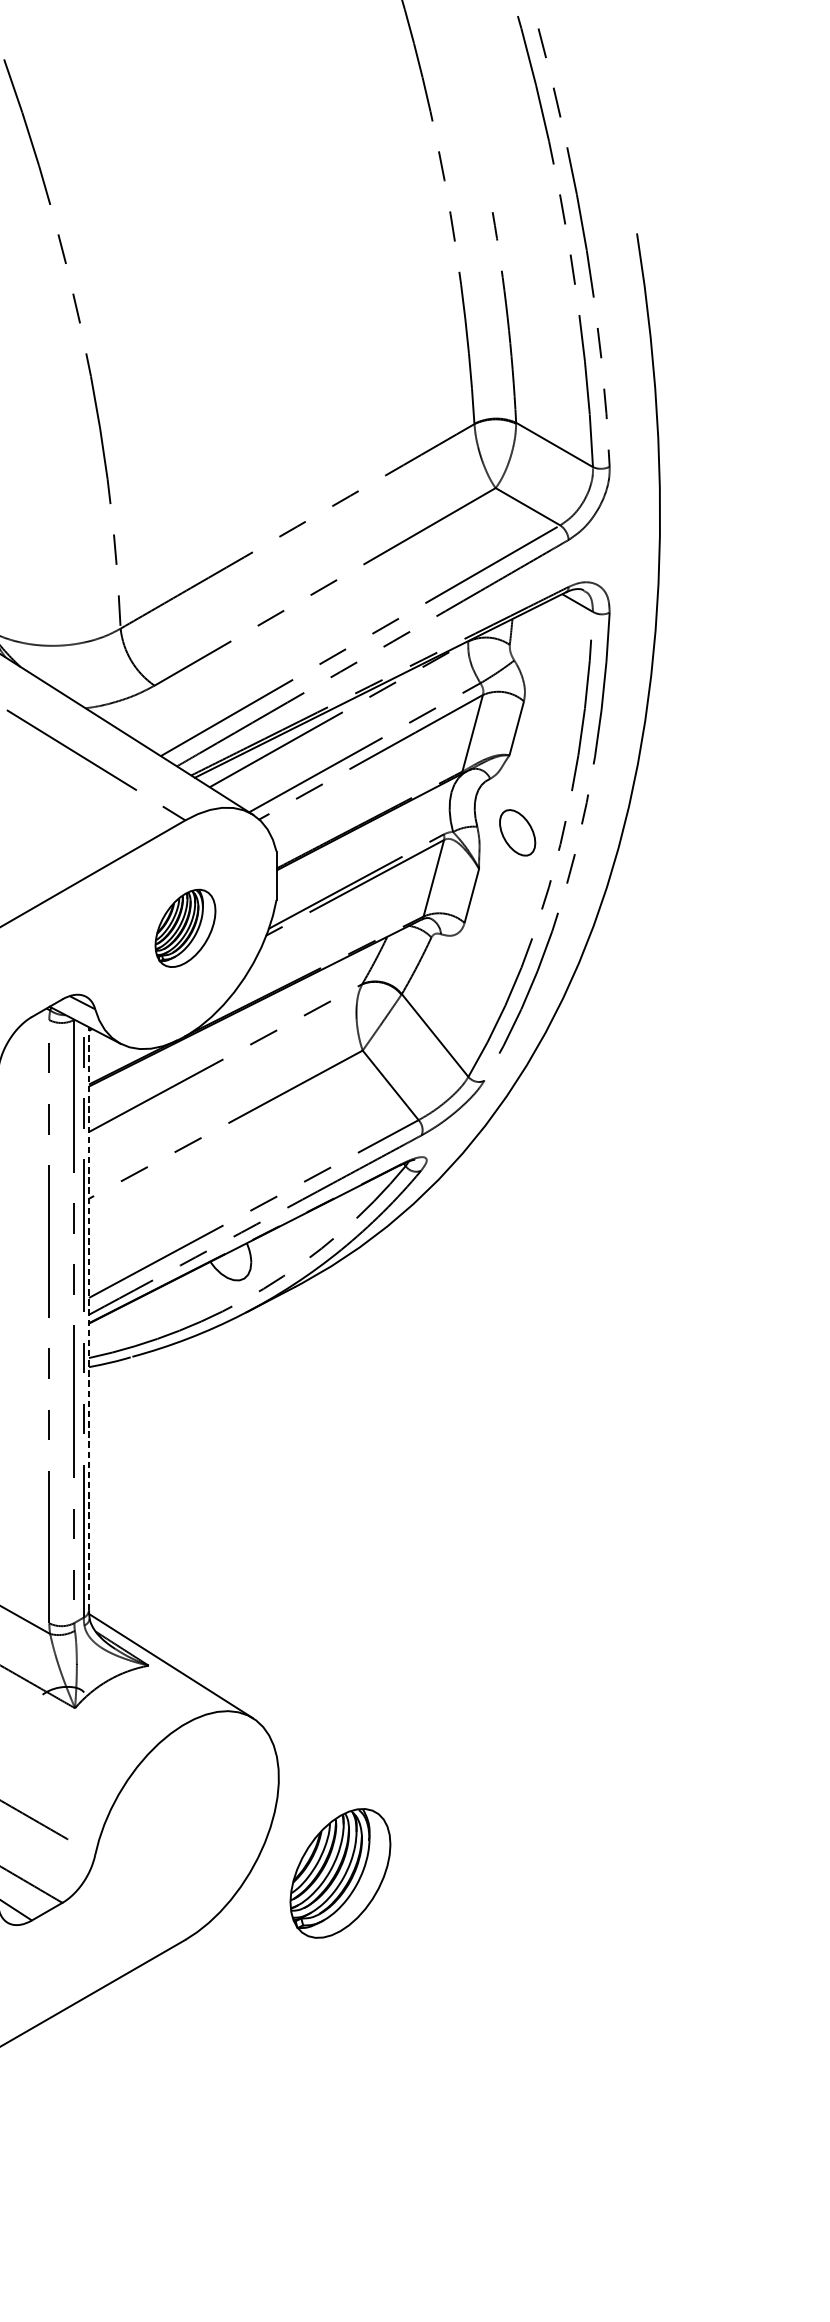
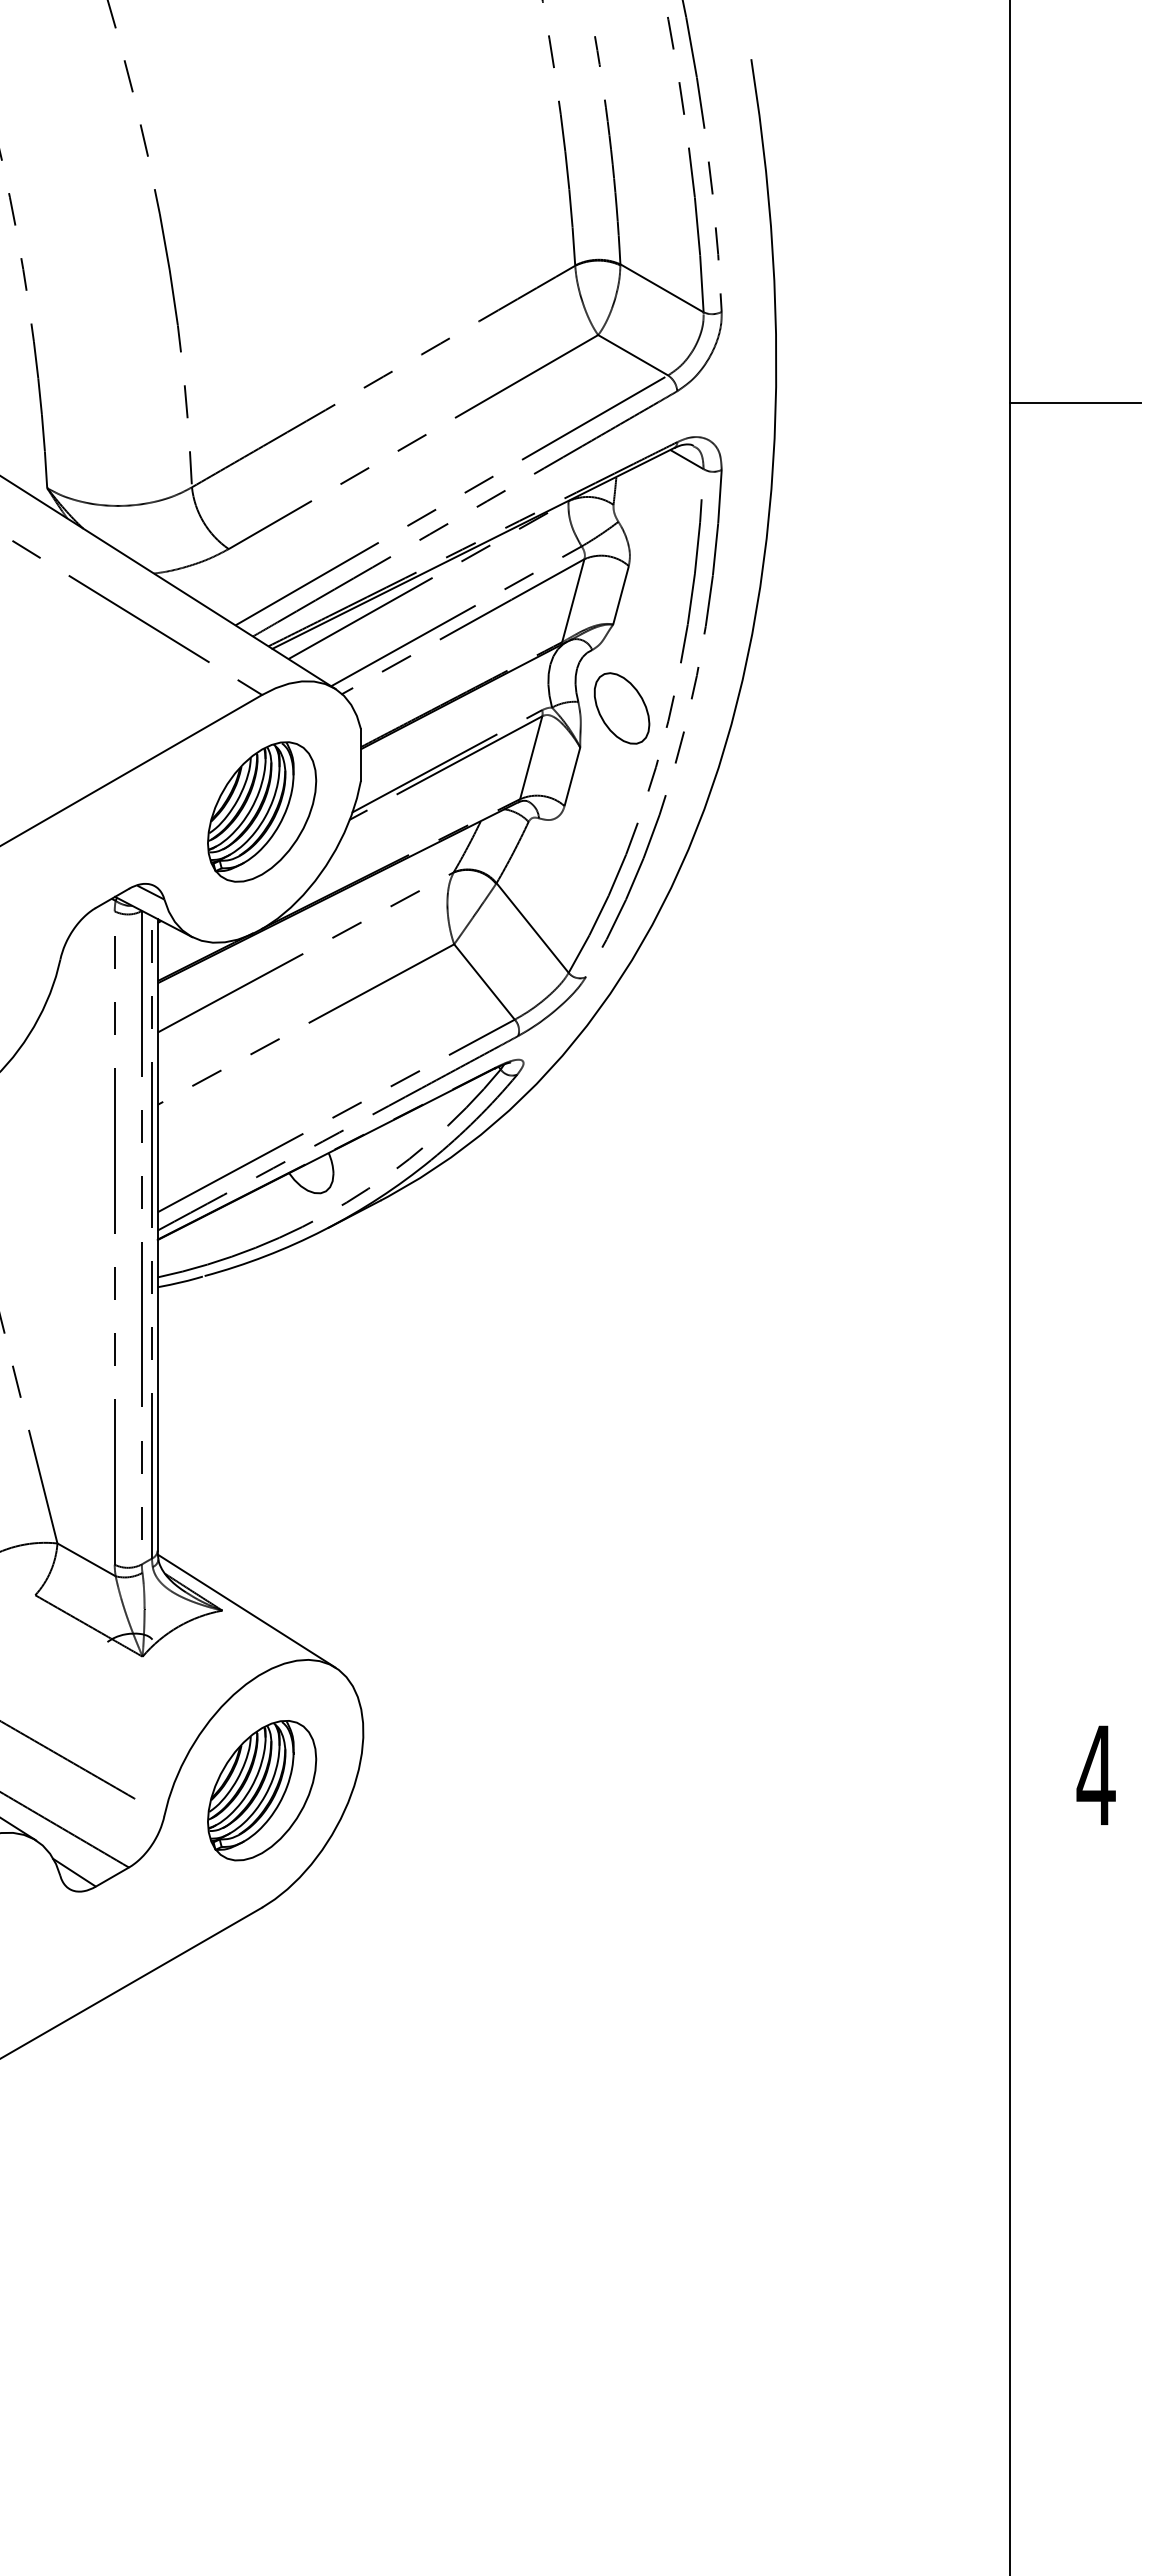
part: (517, 832) -> (621, 708), size x1.43
part: (185, 927) -> (262, 811), size x1.67
line: (88, 1318) -> (157, 1234), dashed -> solid
part: (340, 1873) -> (262, 1790), moved

